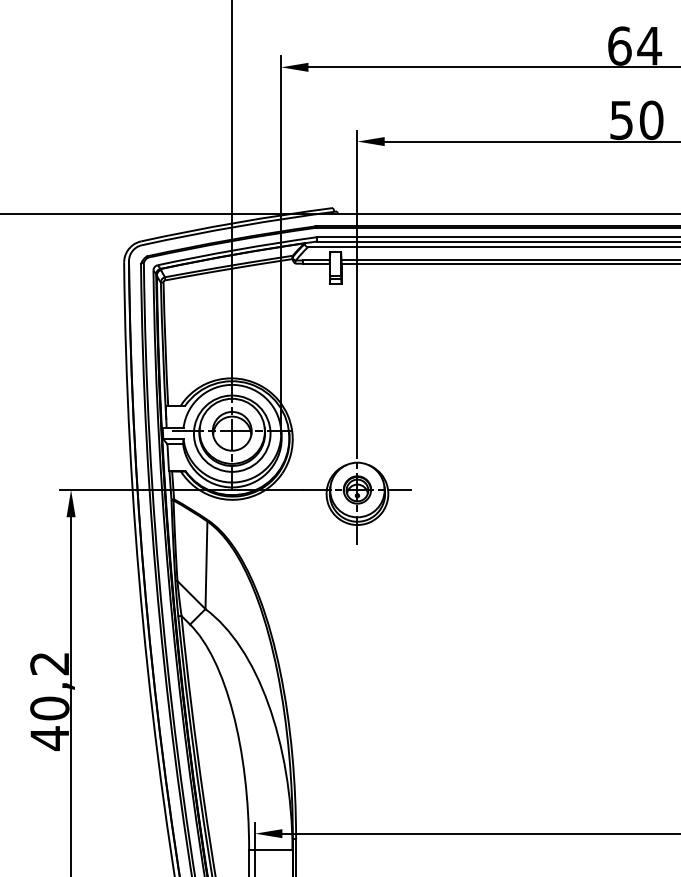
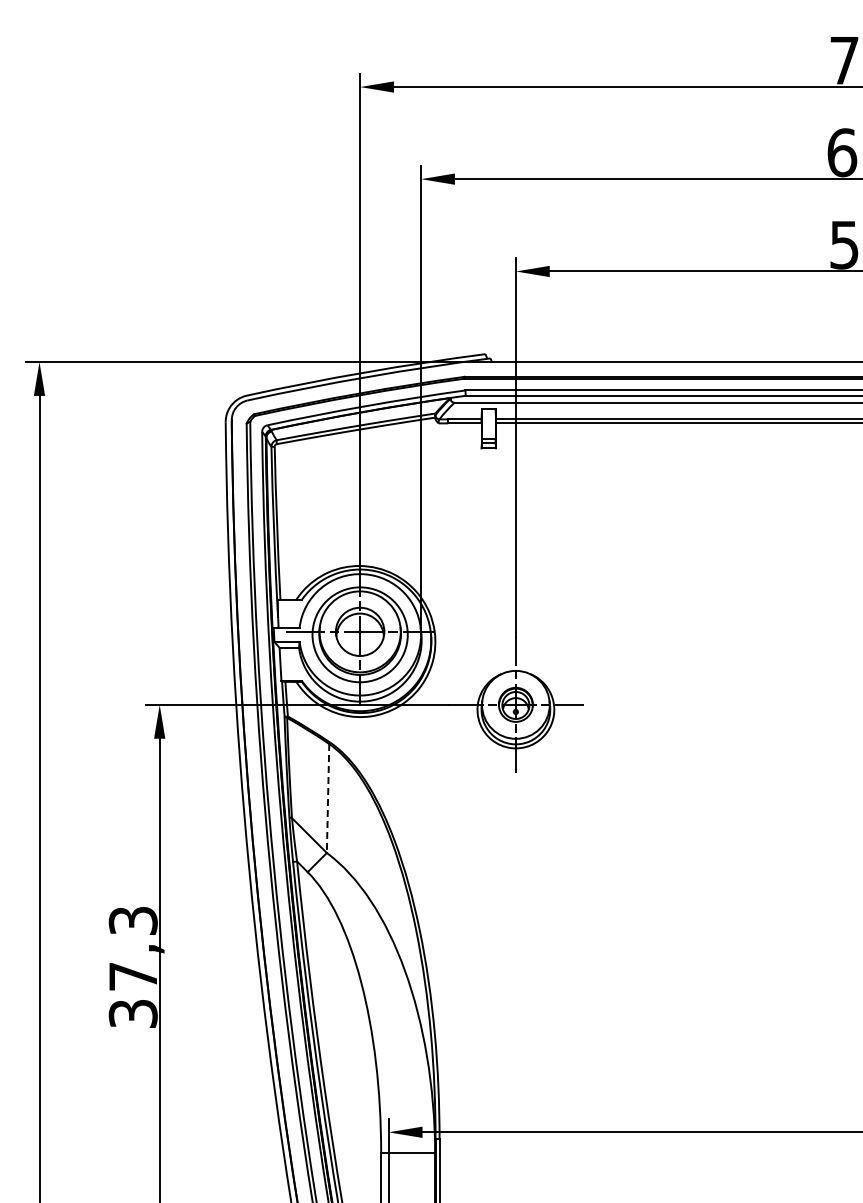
line: (206, 565) -> (328, 798), solid -> dashed
text: (49, 701) -> (132, 968), 40,2 -> 37,3

